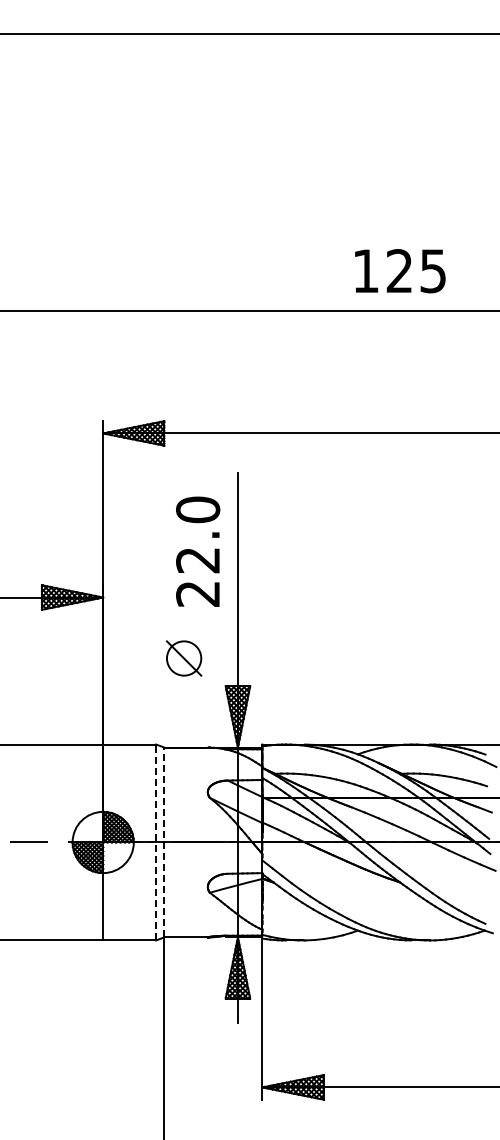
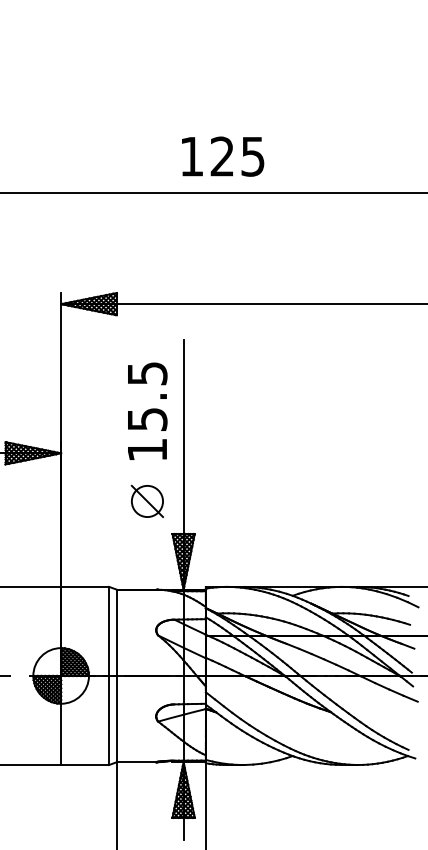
text: (400, 271) -> (223, 156), moved
text: (198, 551) -> (147, 411), 22.0 -> 15.5
part: (183, 658) -> (146, 501), moved
line: (156, 842) -> (109, 675), dashed -> solid
line: (164, 842) -> (116, 675), dashed -> solid

